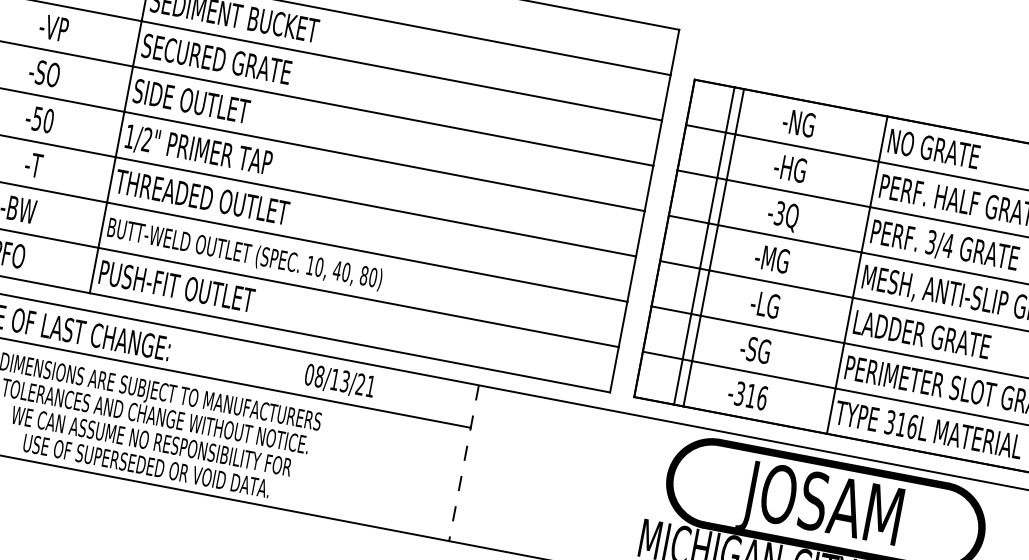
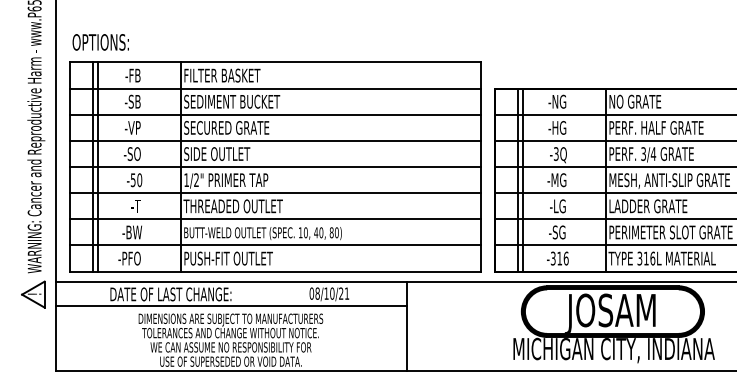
text: (345, 381) -> (332, 293), 08/13/21 -> 08/10/21
line: (464, 463) -> (407, 326), dashed -> solid

